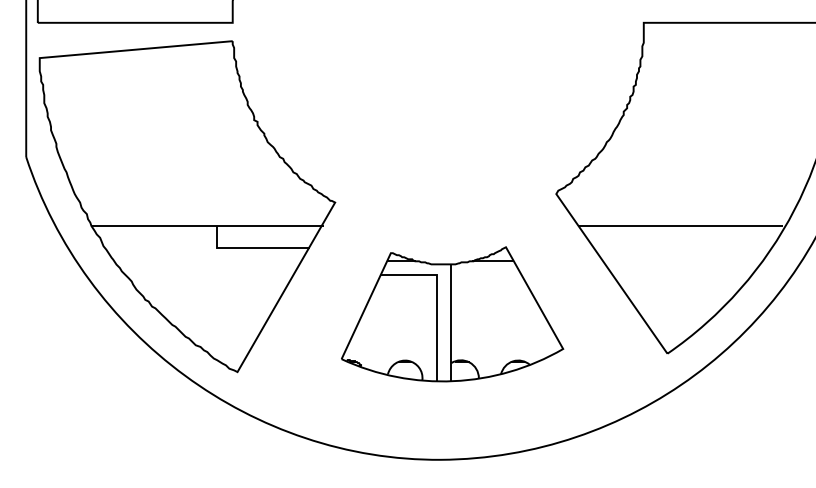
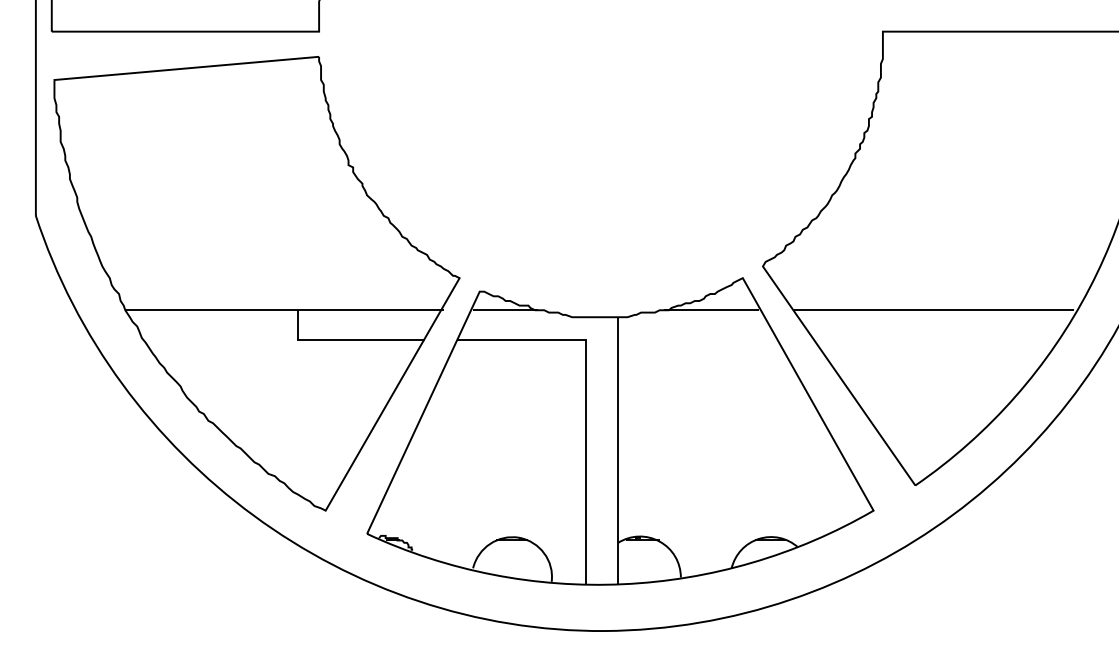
part: (452, 314) -> (620, 431), size x1.67

